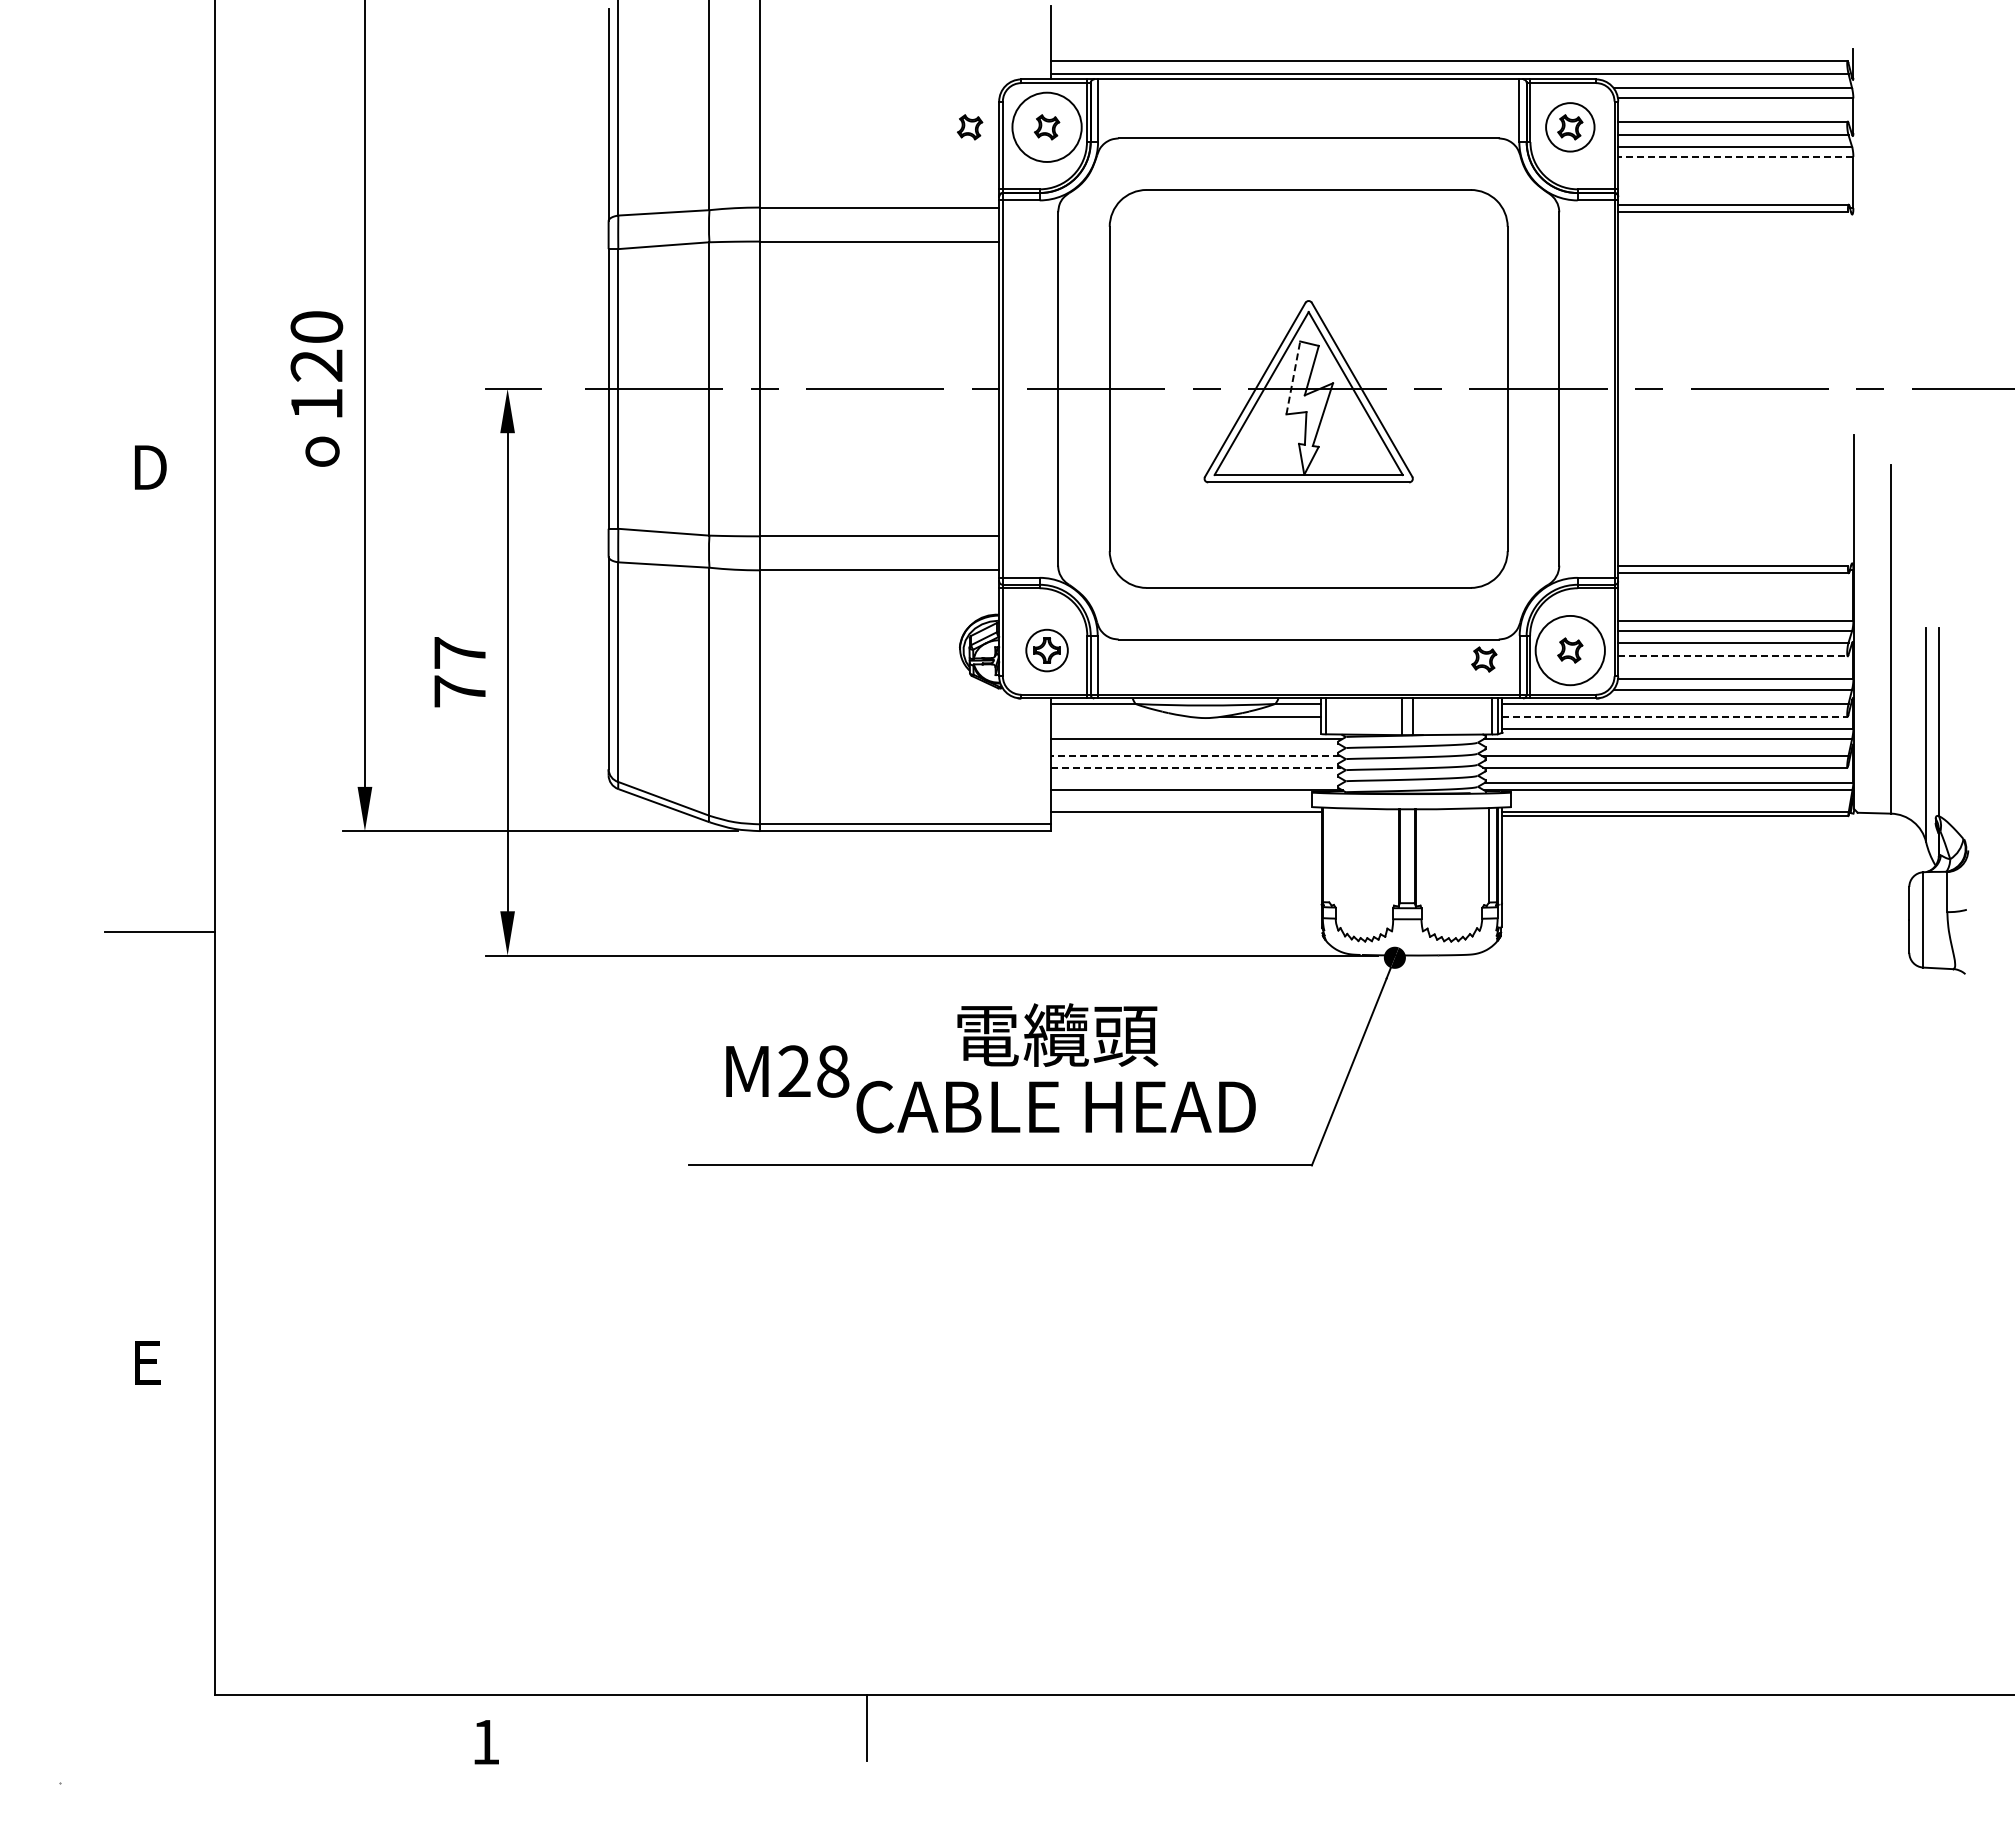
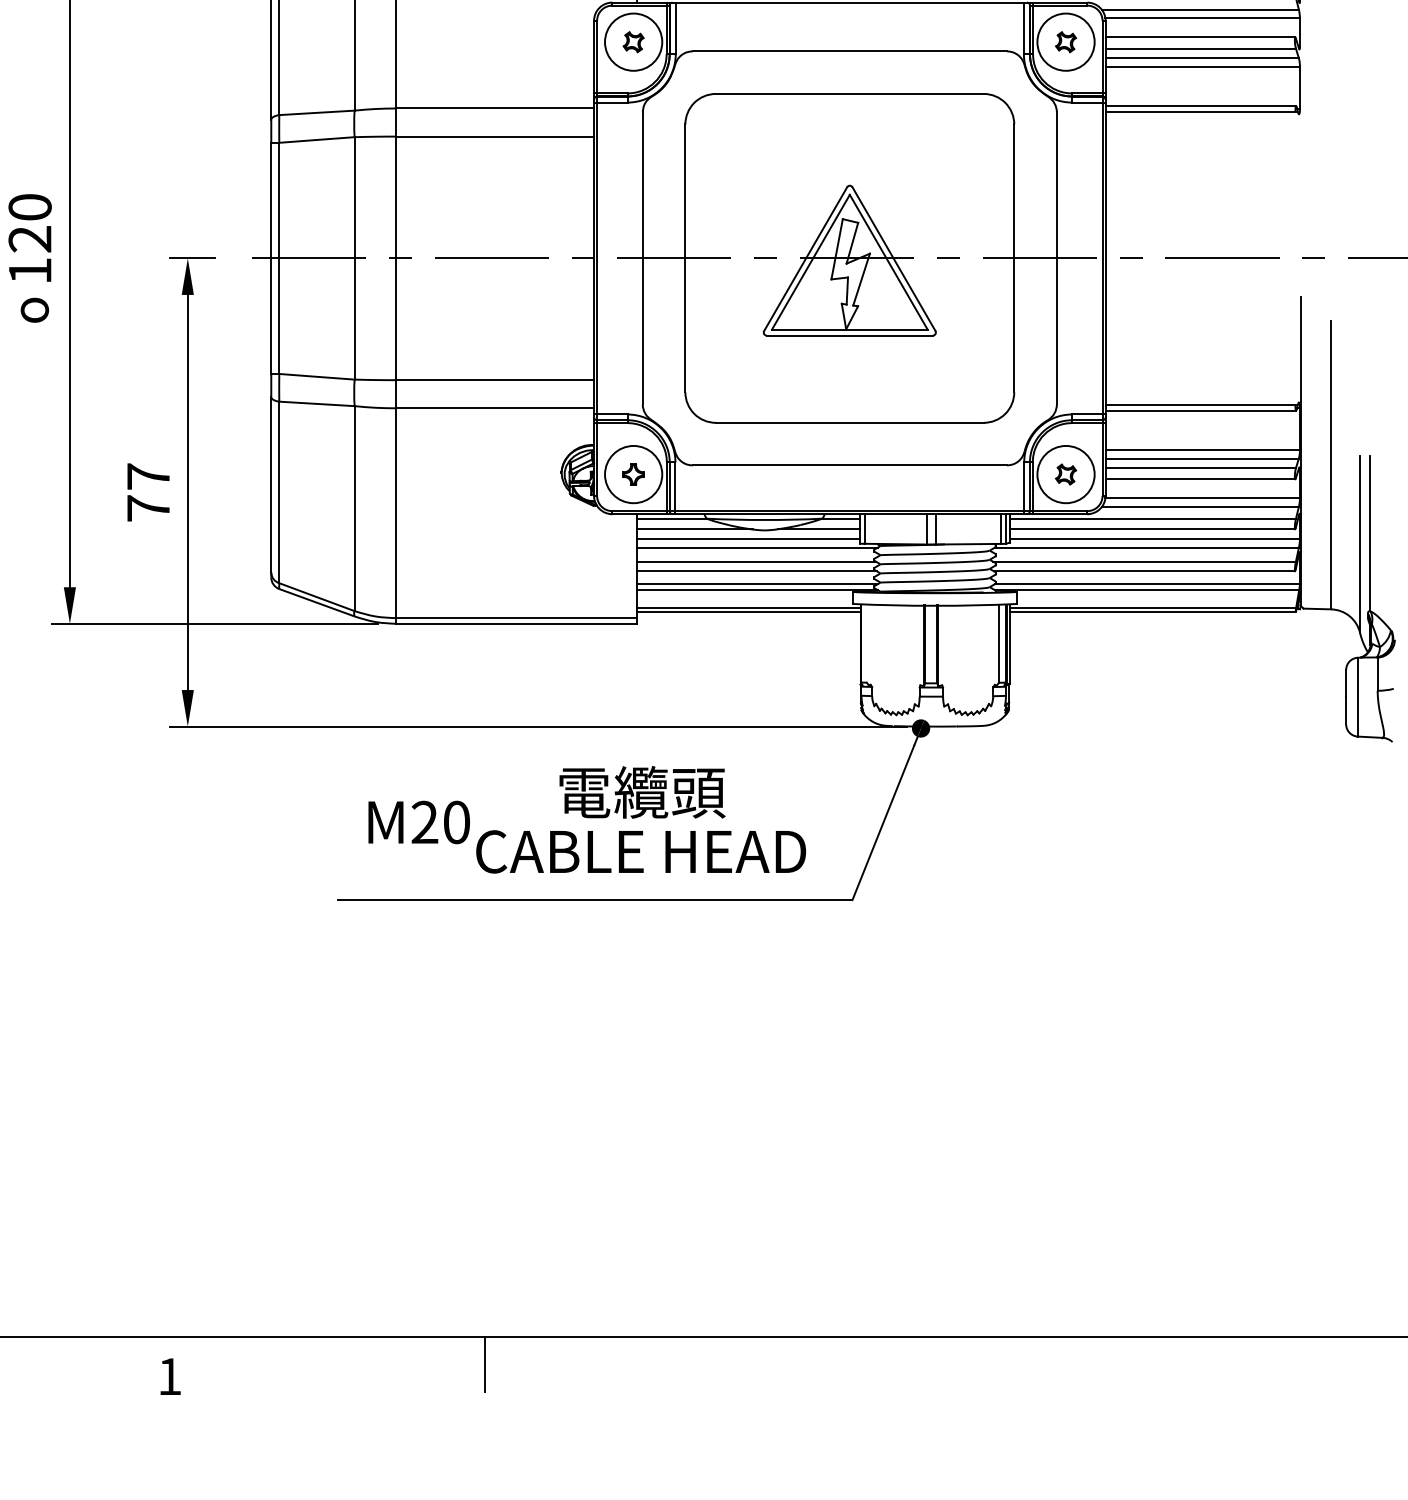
circle: (1569, 126) -> (1065, 41), size x1.43
part: (970, 127) -> (570, 42), removed
line: (1735, 156) -> (1202, 66), dashed -> solid
line: (1293, 377) -> (837, 248), dashed -> solid
circle: (1046, 650) -> (633, 474), size x1.67
line: (1732, 656) -> (1200, 479), dashed -> solid
part: (1484, 659) -> (995, 481), removed
line: (1121, 716) -> (695, 529), added
line: (1674, 716) -> (1152, 529), dashed -> solid
line: (1185, 729) -> (748, 539), added
line: (1195, 755) -> (756, 561), dashed -> solid
line: (1196, 767) -> (757, 571), dashed -> solid
line: (1196, 782) -> (757, 583), added
line: (1185, 816) -> (748, 611), added
text: (833, 1071) -> (457, 822), M28 -> M20

